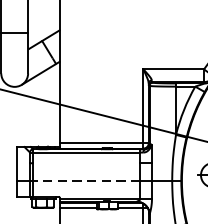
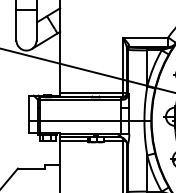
line: (86, 180) -> (80, 120), dashed -> solid

